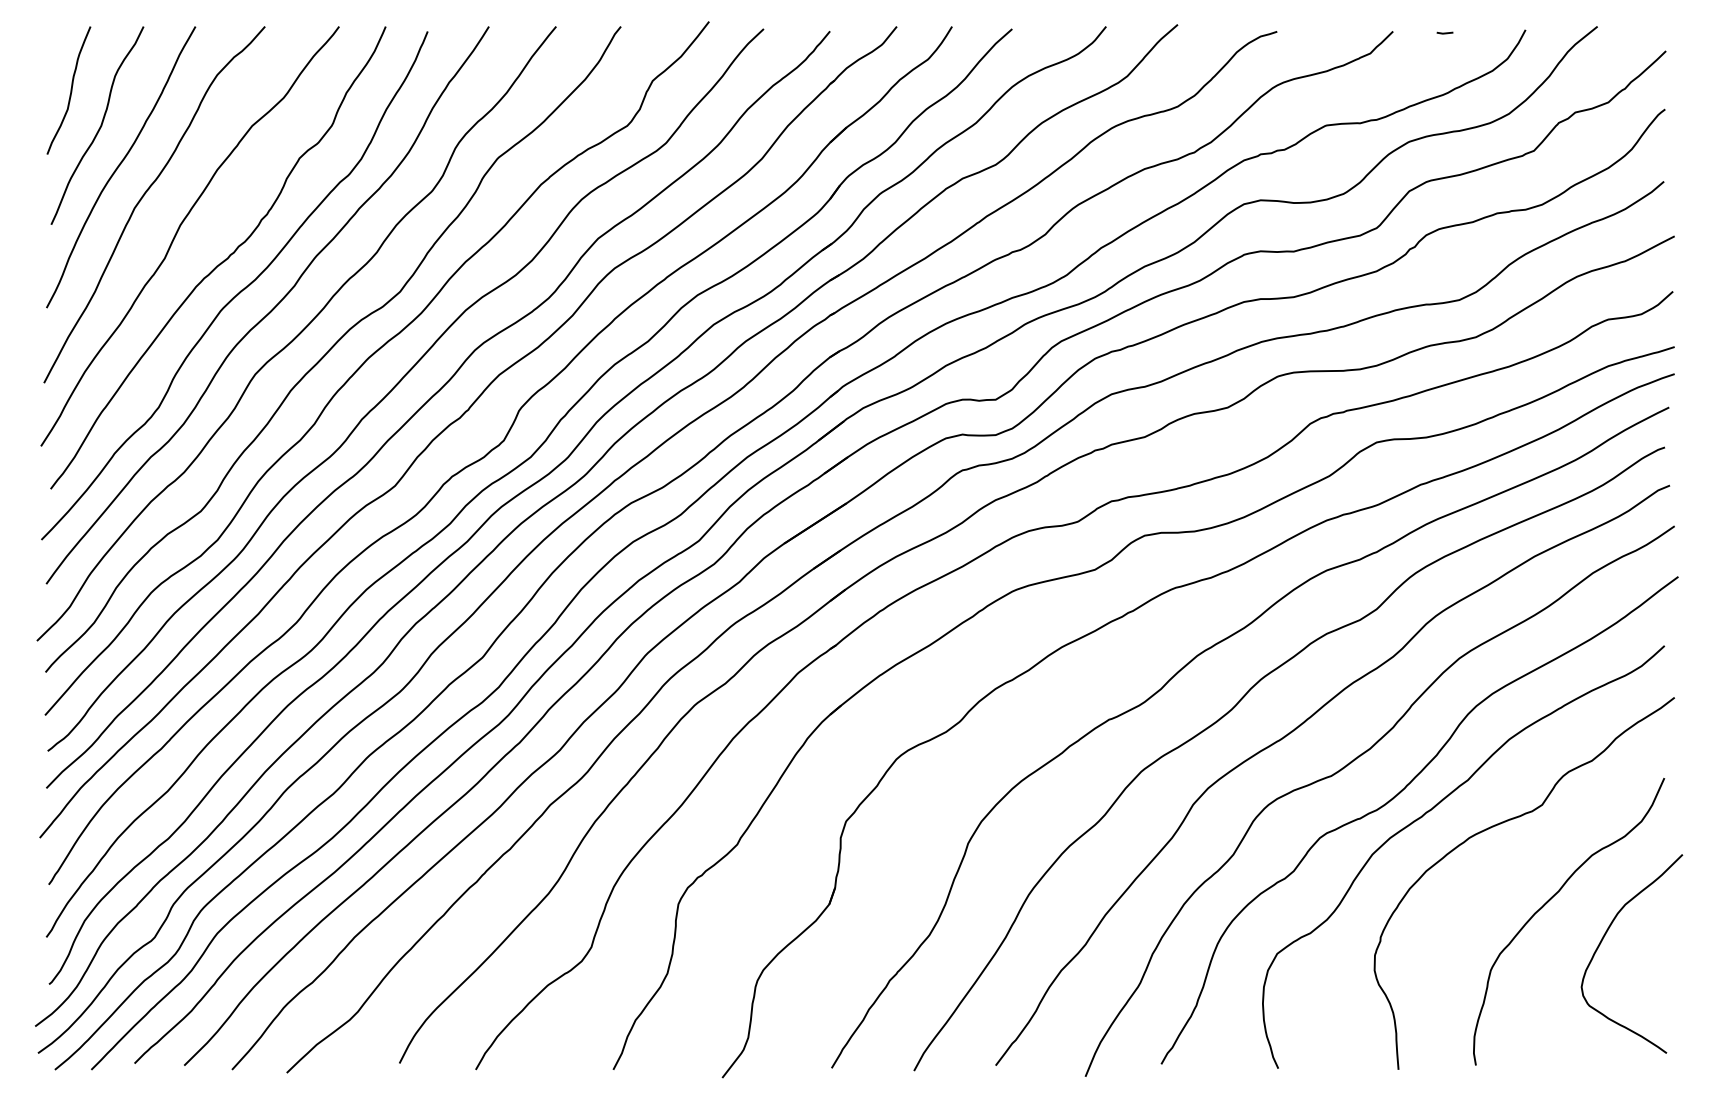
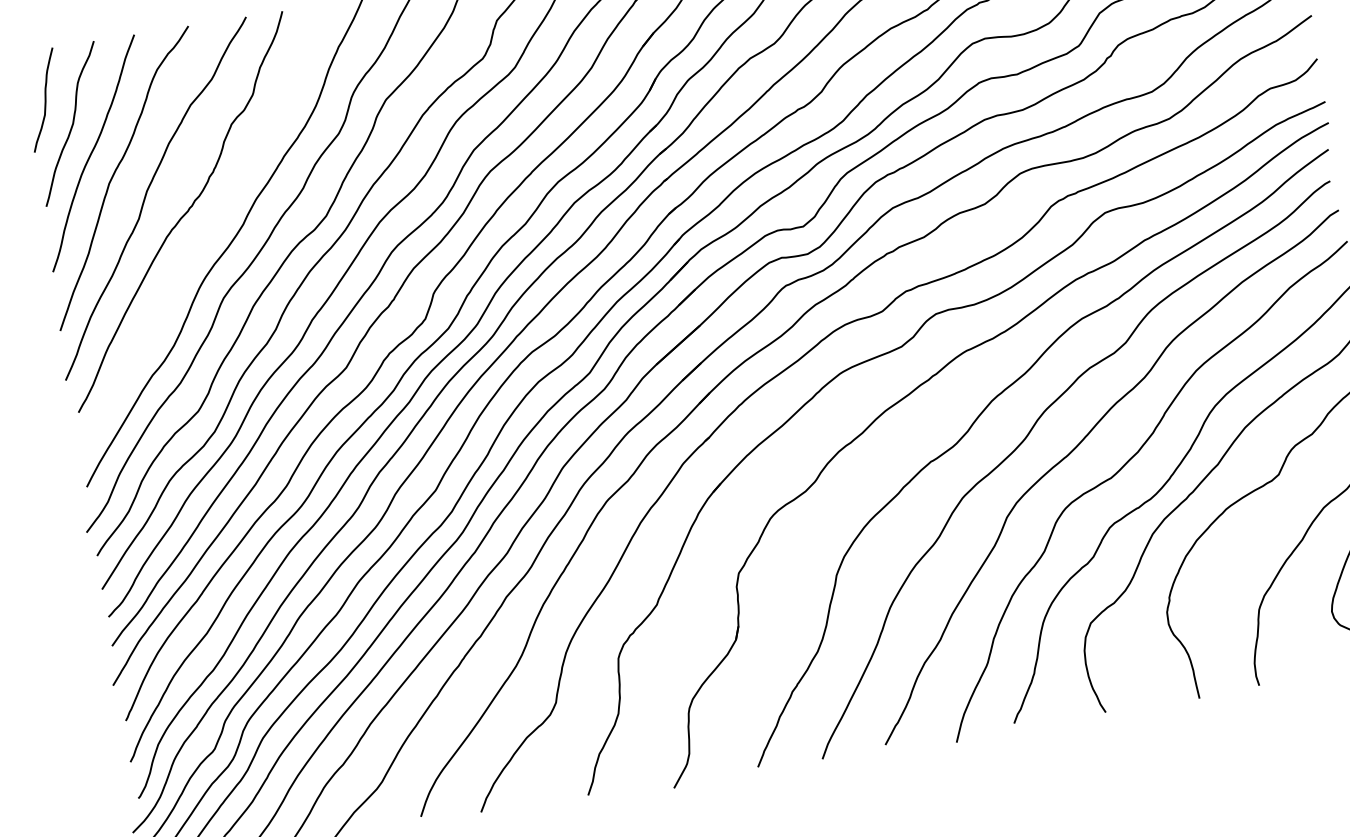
curve: (240, 290) -> (201, 234), removed

